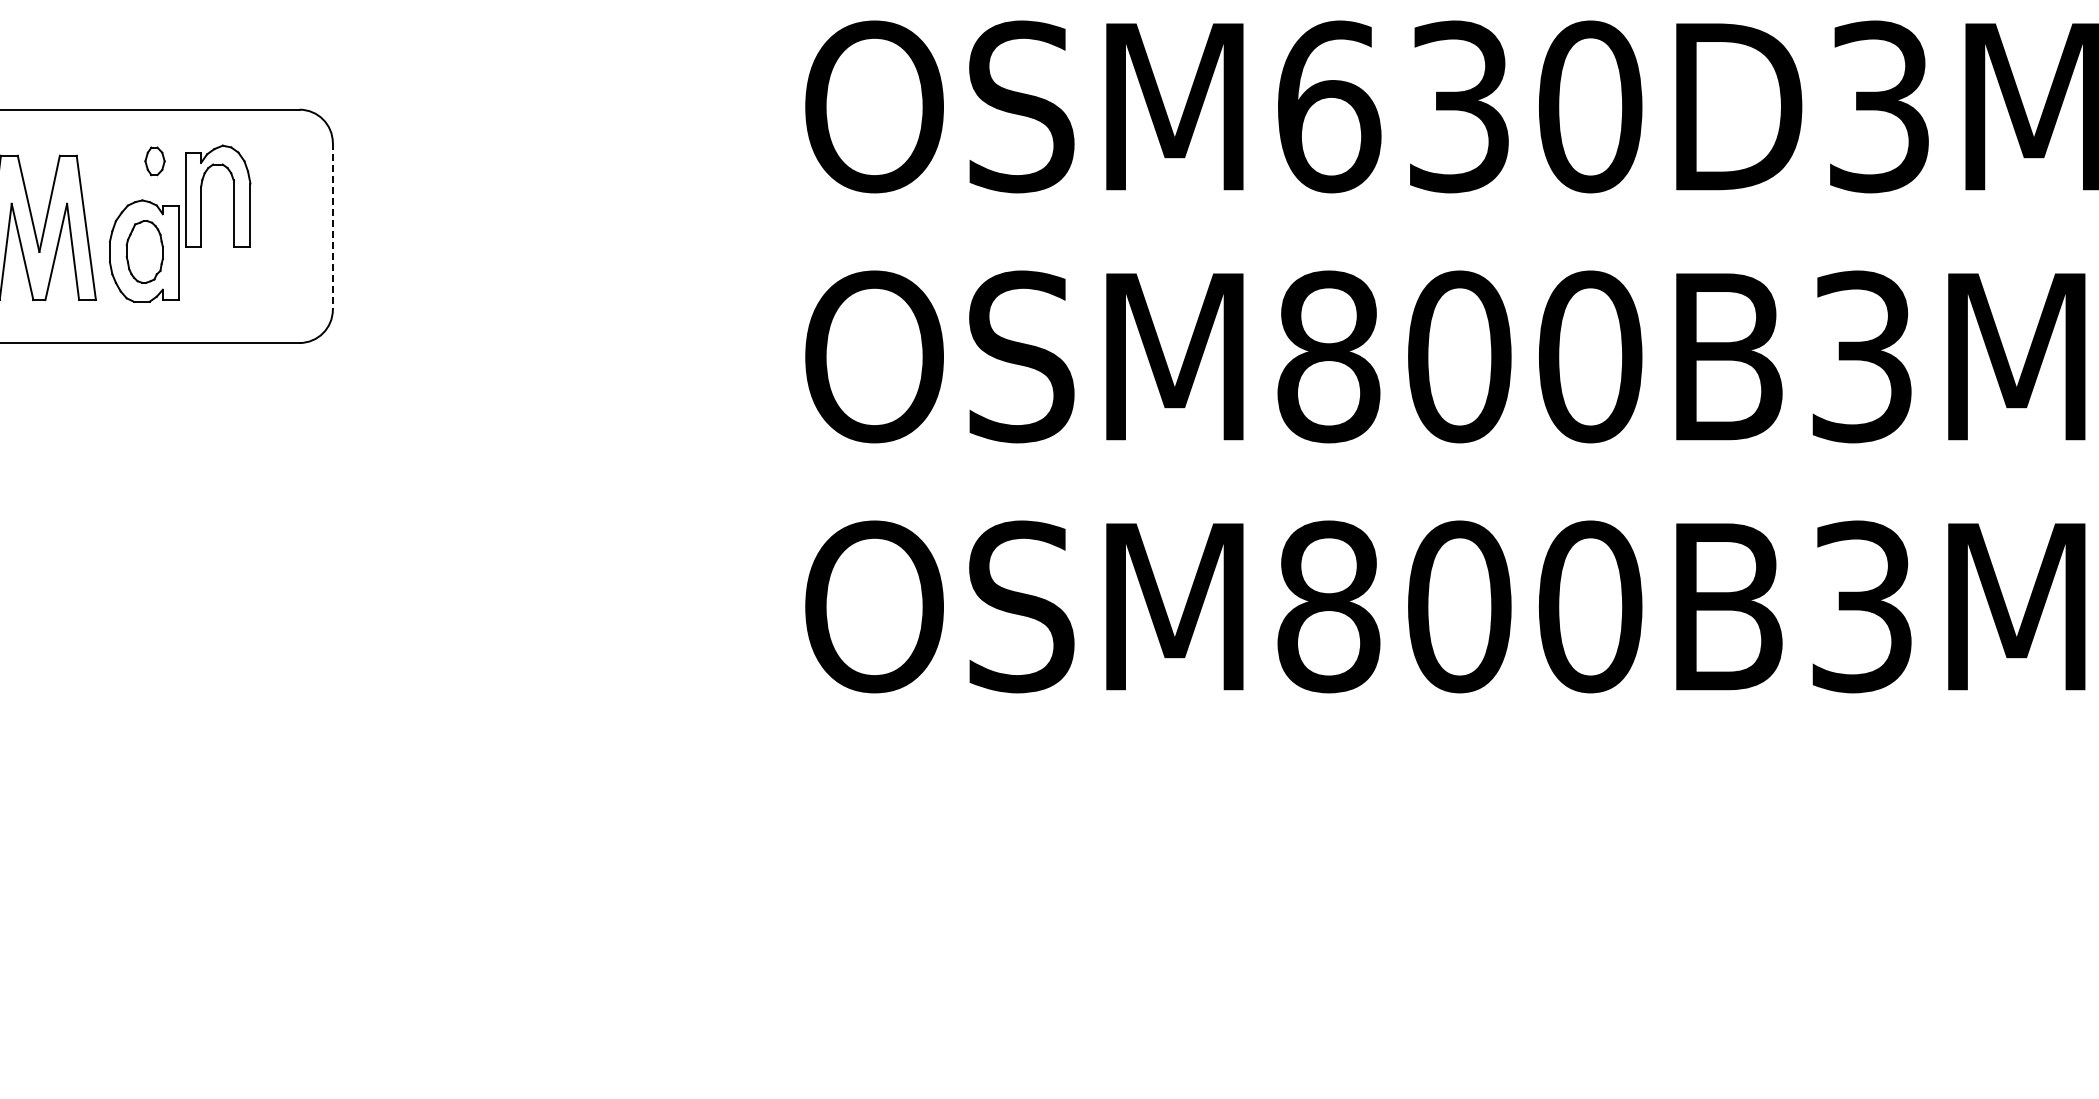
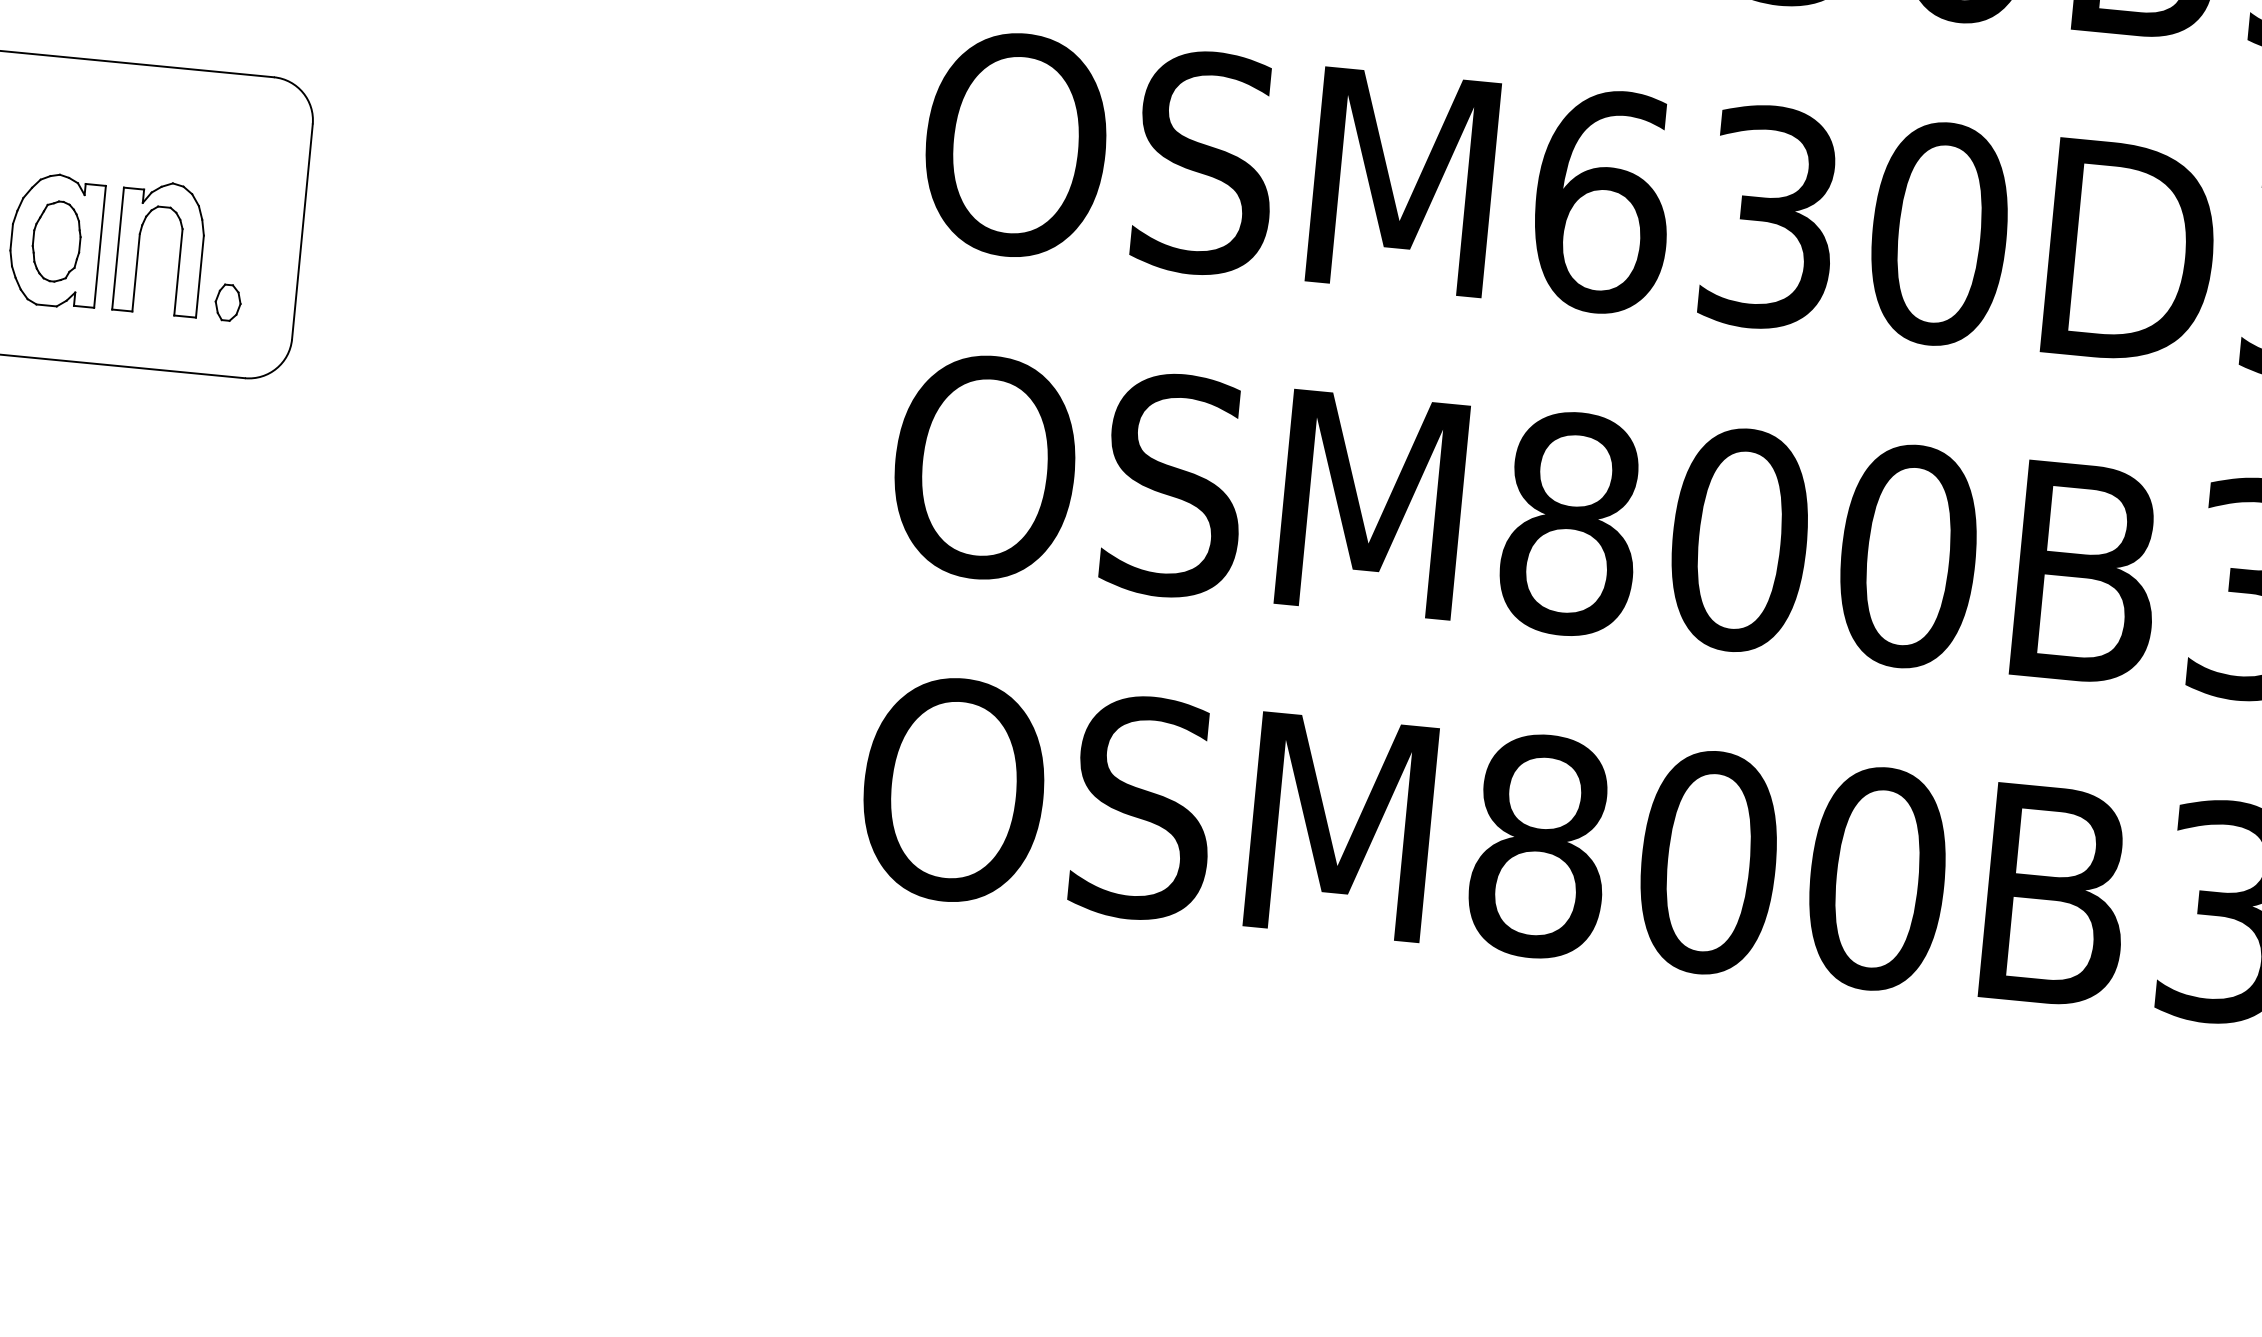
part: (154, 161) -> (227, 302), moved
part: (233, 195) -> (180, 248), moved
line: (332, 226) -> (301, 232), dashed -> solid

